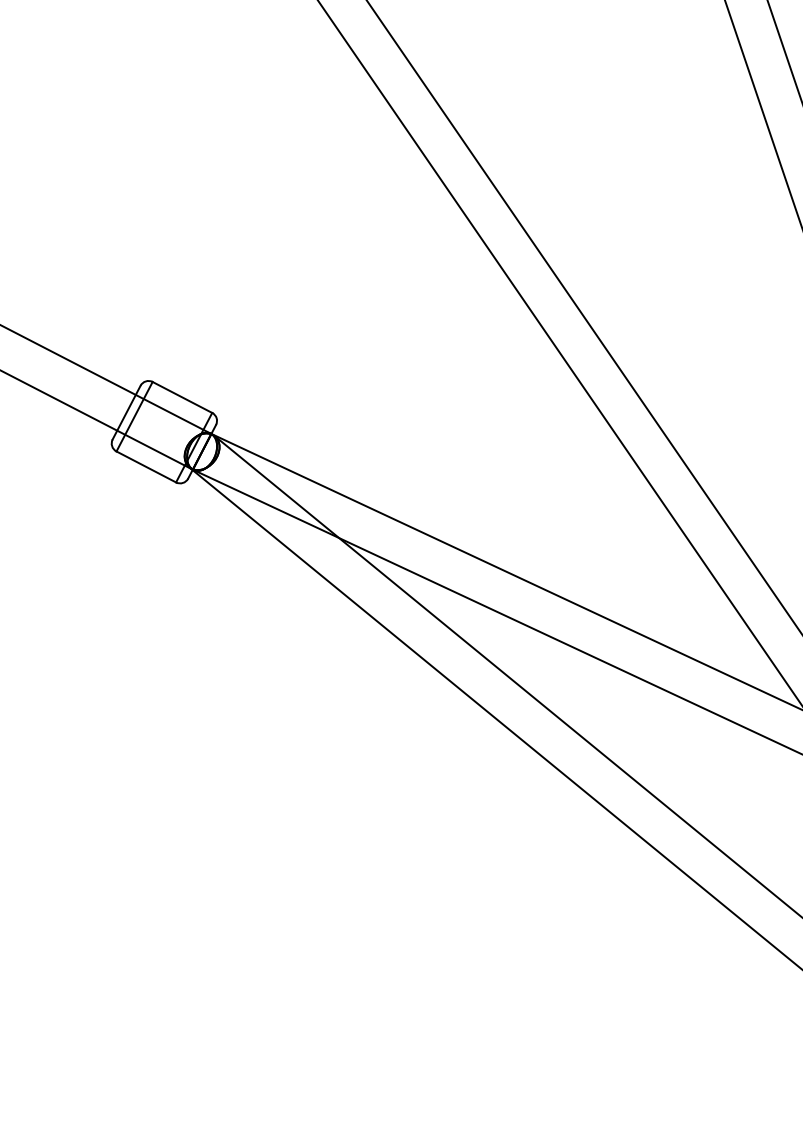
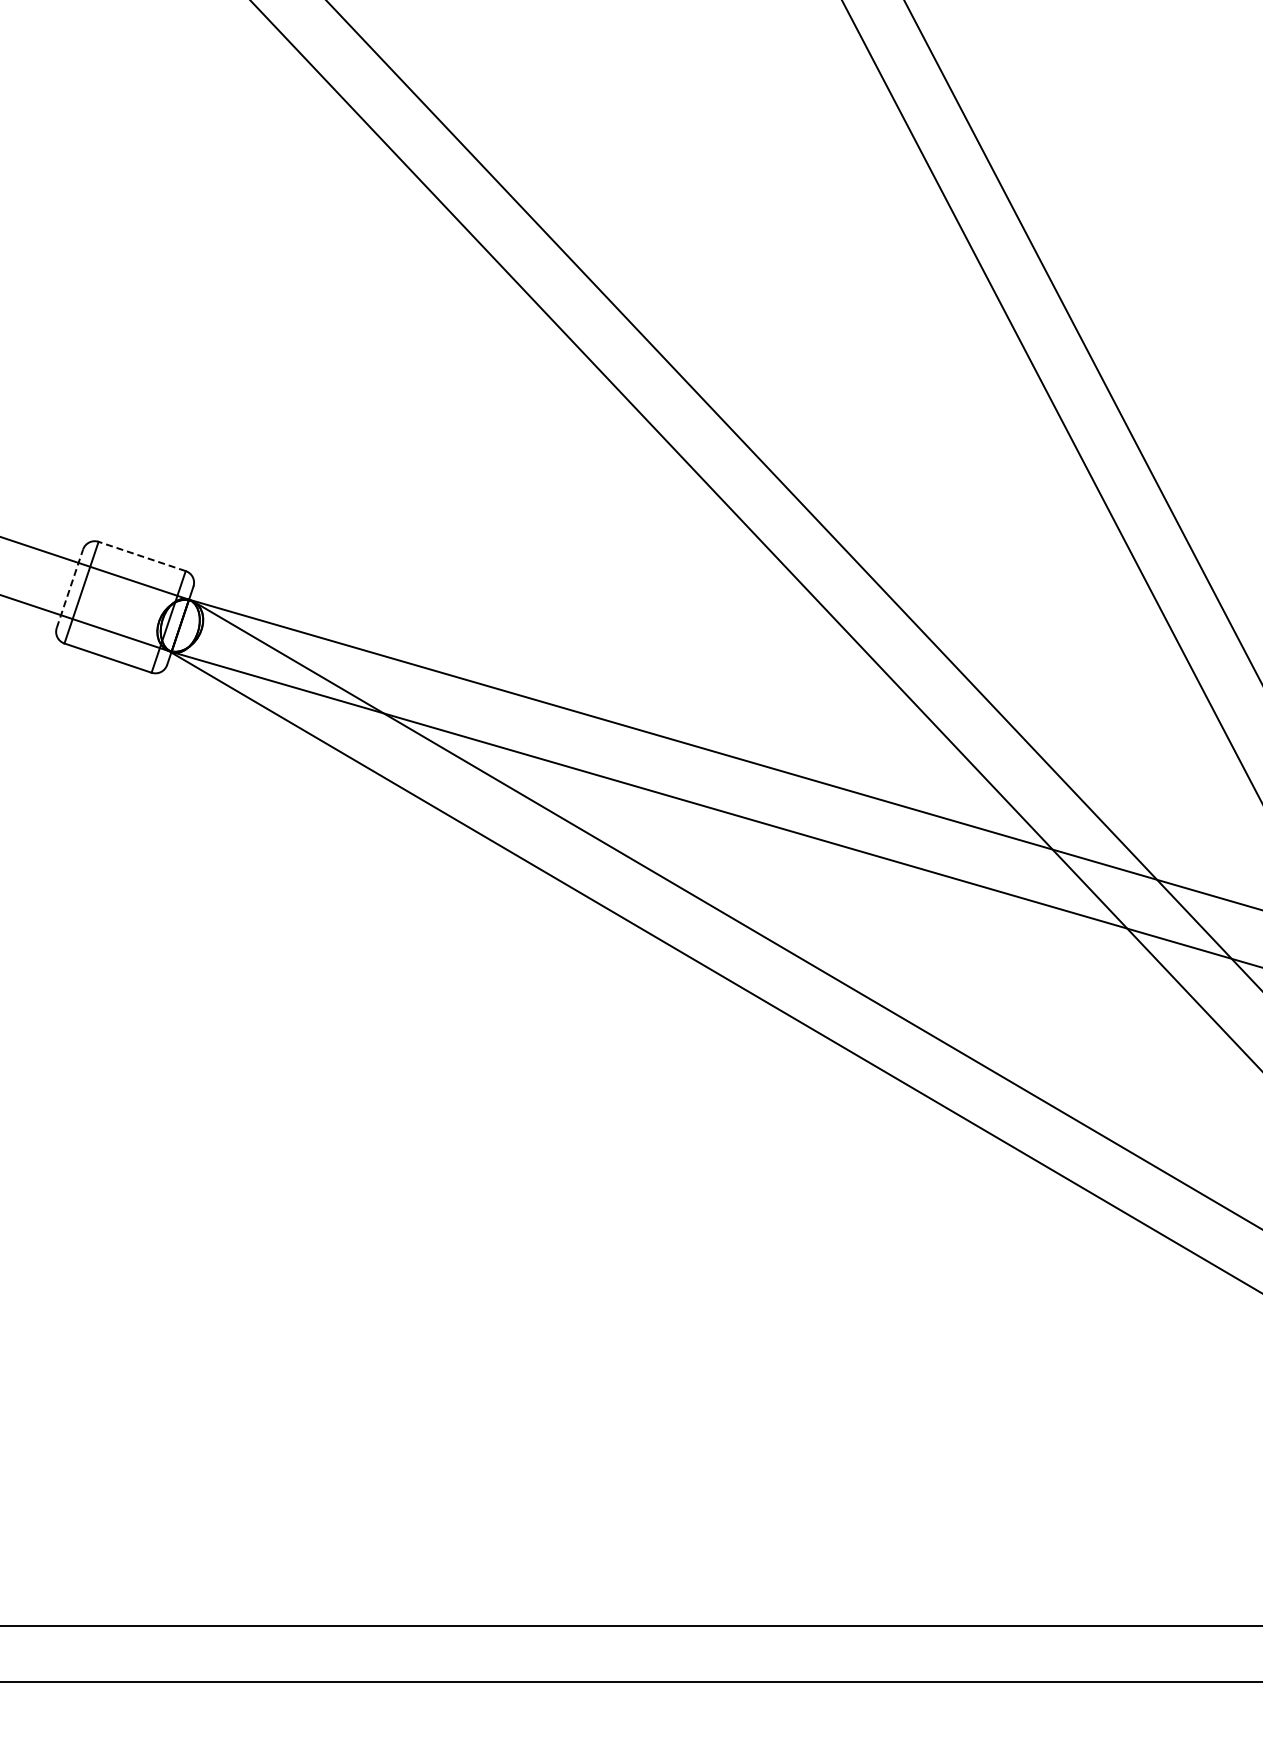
line: (182, 397) -> (142, 556), solid -> dashed
line: (127, 412) -> (70, 588), solid -> dashed

